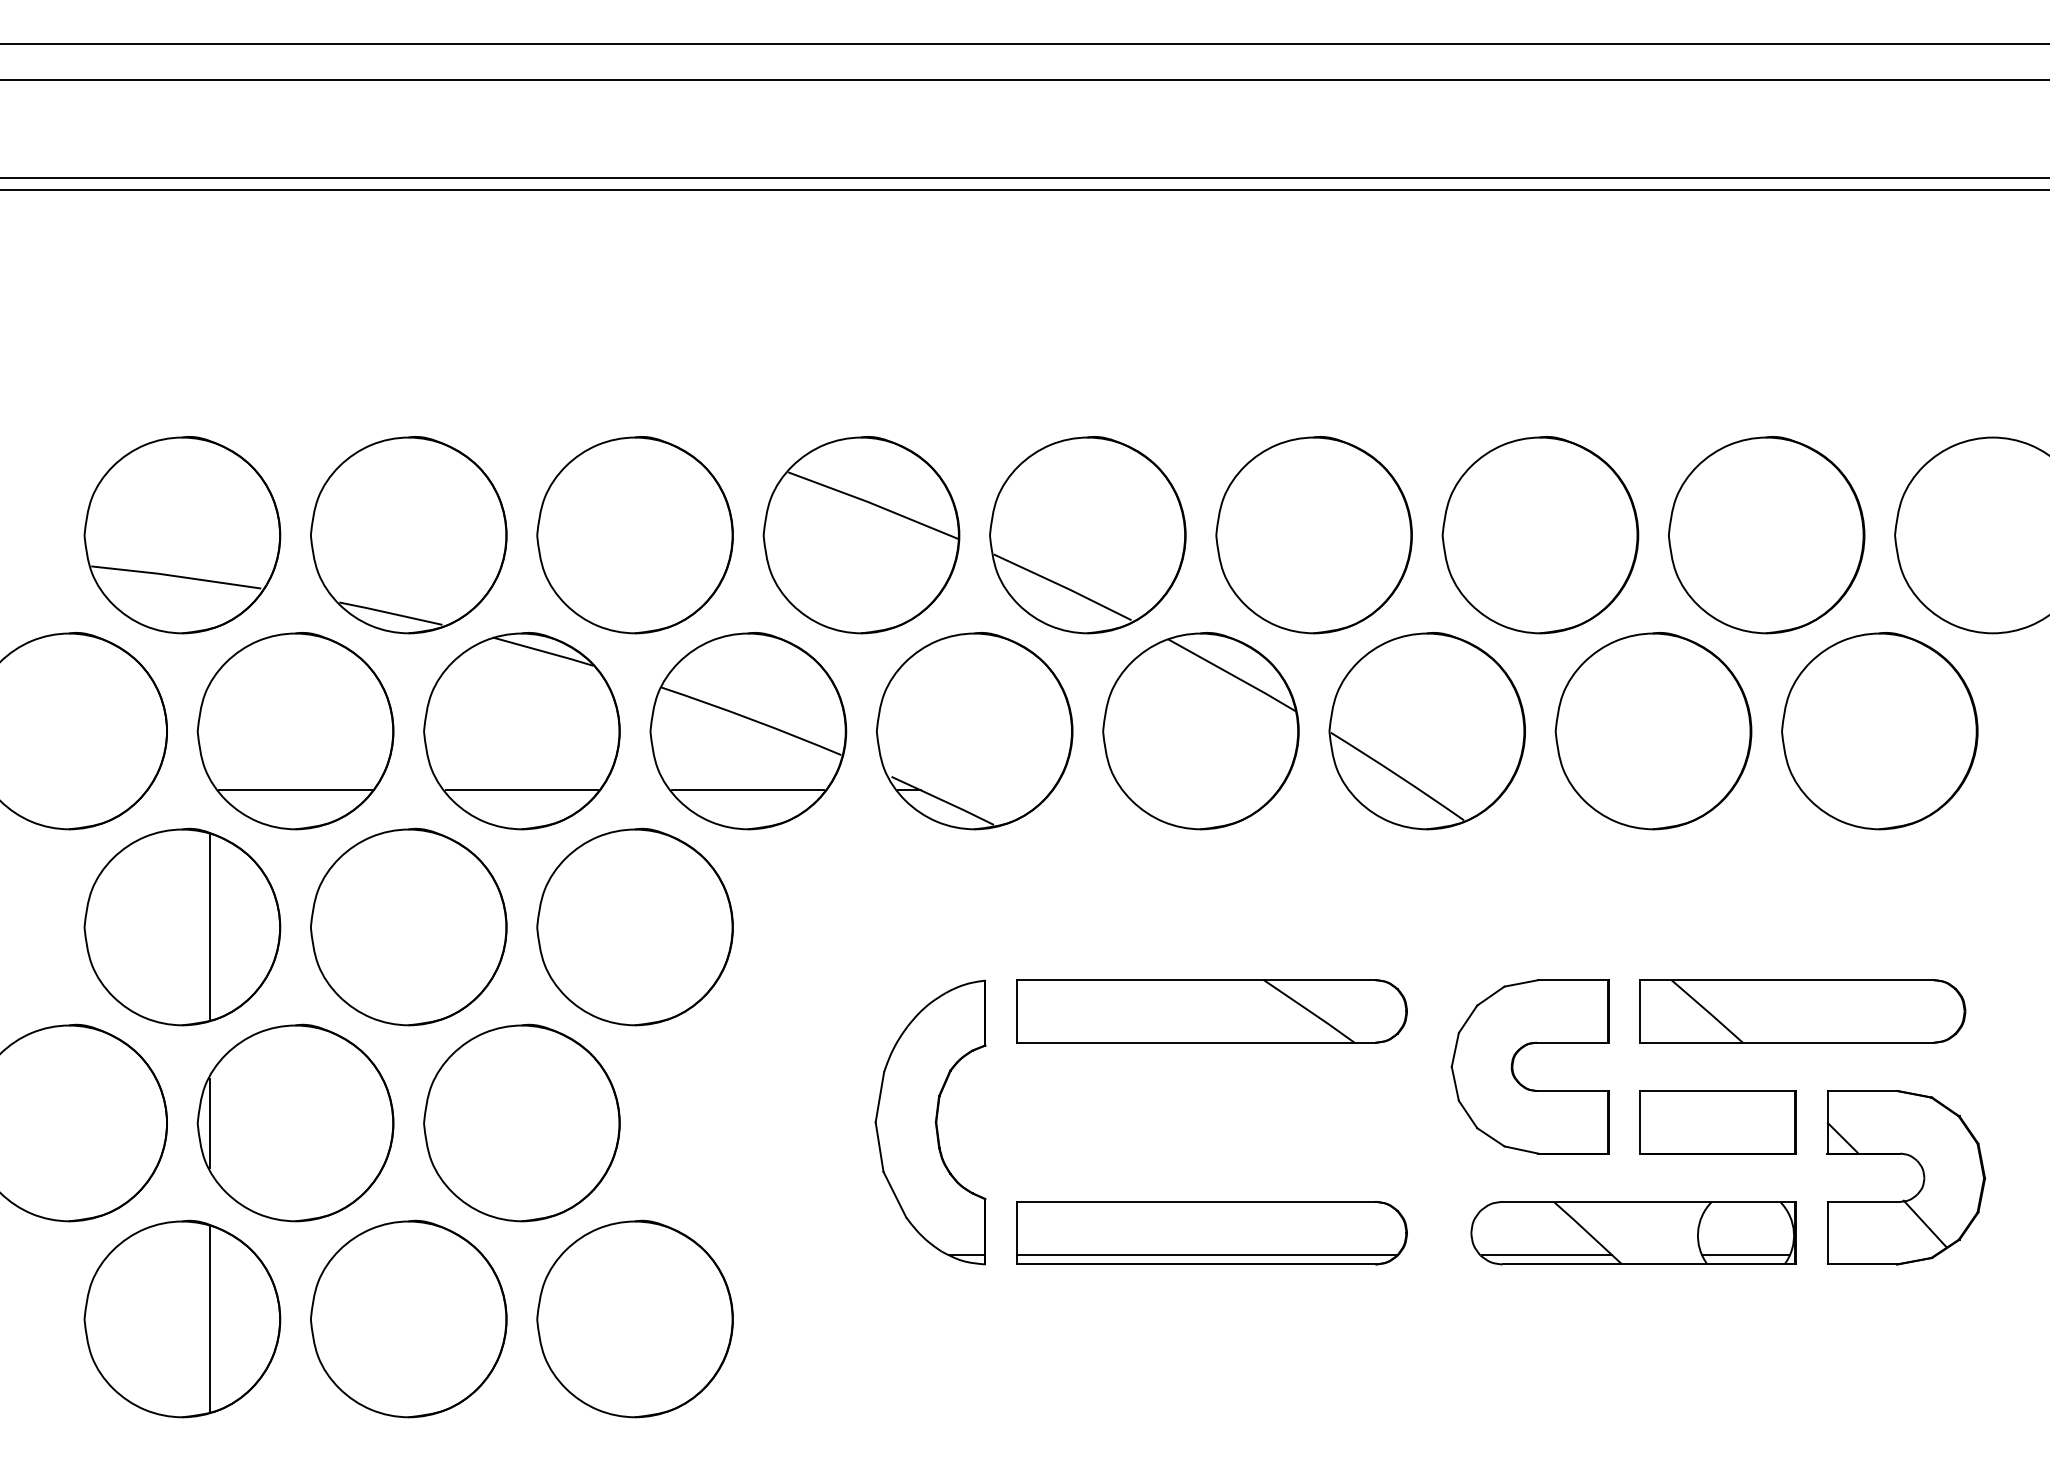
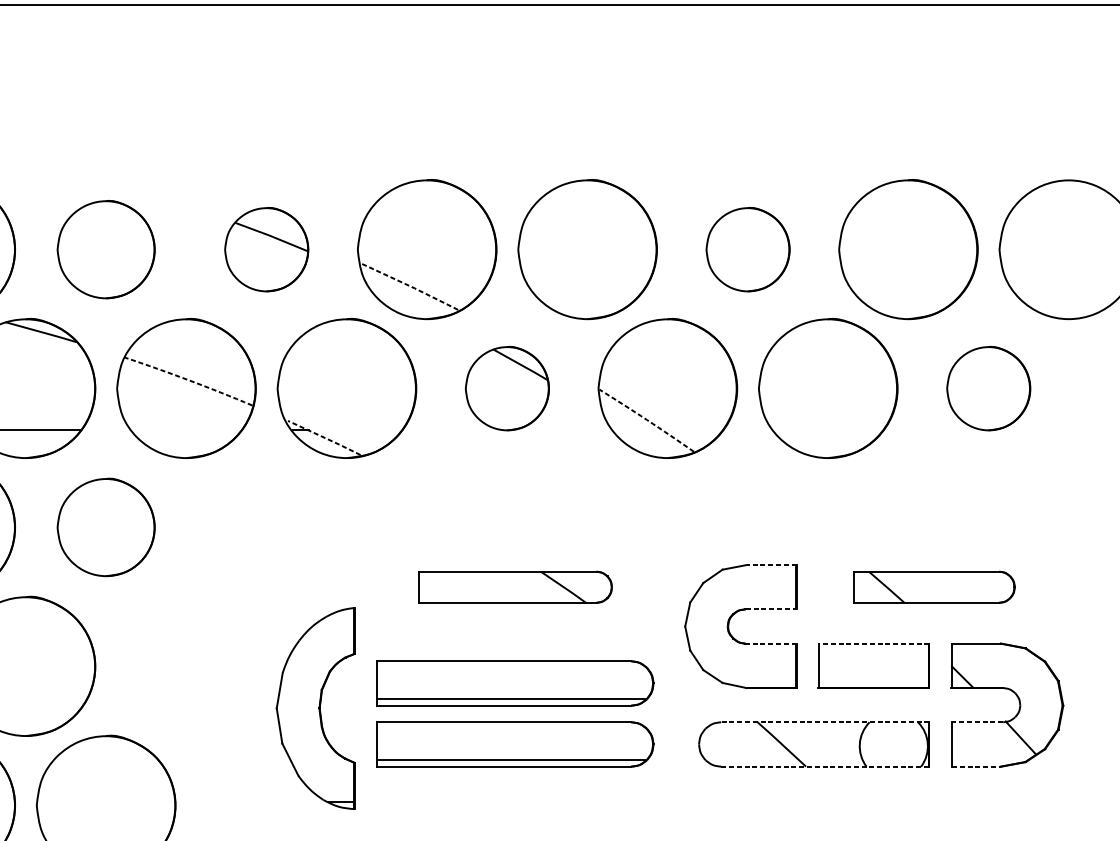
part: (634, 535) -> (105, 249), size x0.7
part: (861, 535) -> (266, 249), size x0.6
part: (1540, 535) -> (748, 249), size x0.6
line: (1063, 586) -> (409, 285), solid -> dashed
arc: (752, 719) -> (189, 380), solid -> dashed
part: (1200, 731) -> (507, 388), size x0.6
part: (1879, 731) -> (988, 388), size x0.6
arc: (1397, 775) -> (646, 419), solid -> dashed
line: (747, 789) -> (185, 429), removed
line: (943, 800) -> (324, 437), solid -> dashed
part: (634, 926) -> (105, 527), size x0.7
line: (1573, 980) -> (771, 565), solid -> dashed
part: (1211, 1011) -> (514, 587), size x0.7
part: (1802, 1011) -> (933, 587), size x0.7
line: (1572, 1042) -> (770, 609), solid -> dashed
line: (1572, 1090) -> (770, 643), solid -> dashed
line: (1718, 1090) -> (874, 643), solid -> dashed
part: (930, 1122) -> (315, 708), moved
part: (1211, 1147) -> (514, 683), added
line: (1649, 1201) -> (825, 722), solid -> dashed
line: (1863, 1201) -> (977, 722), solid -> dashed
line: (1546, 1254) -> (752, 759), removed
line: (1745, 1254) -> (893, 759), removed
line: (1649, 1264) -> (825, 766), solid -> dashed
line: (1862, 1264) -> (976, 766), solid -> dashed

